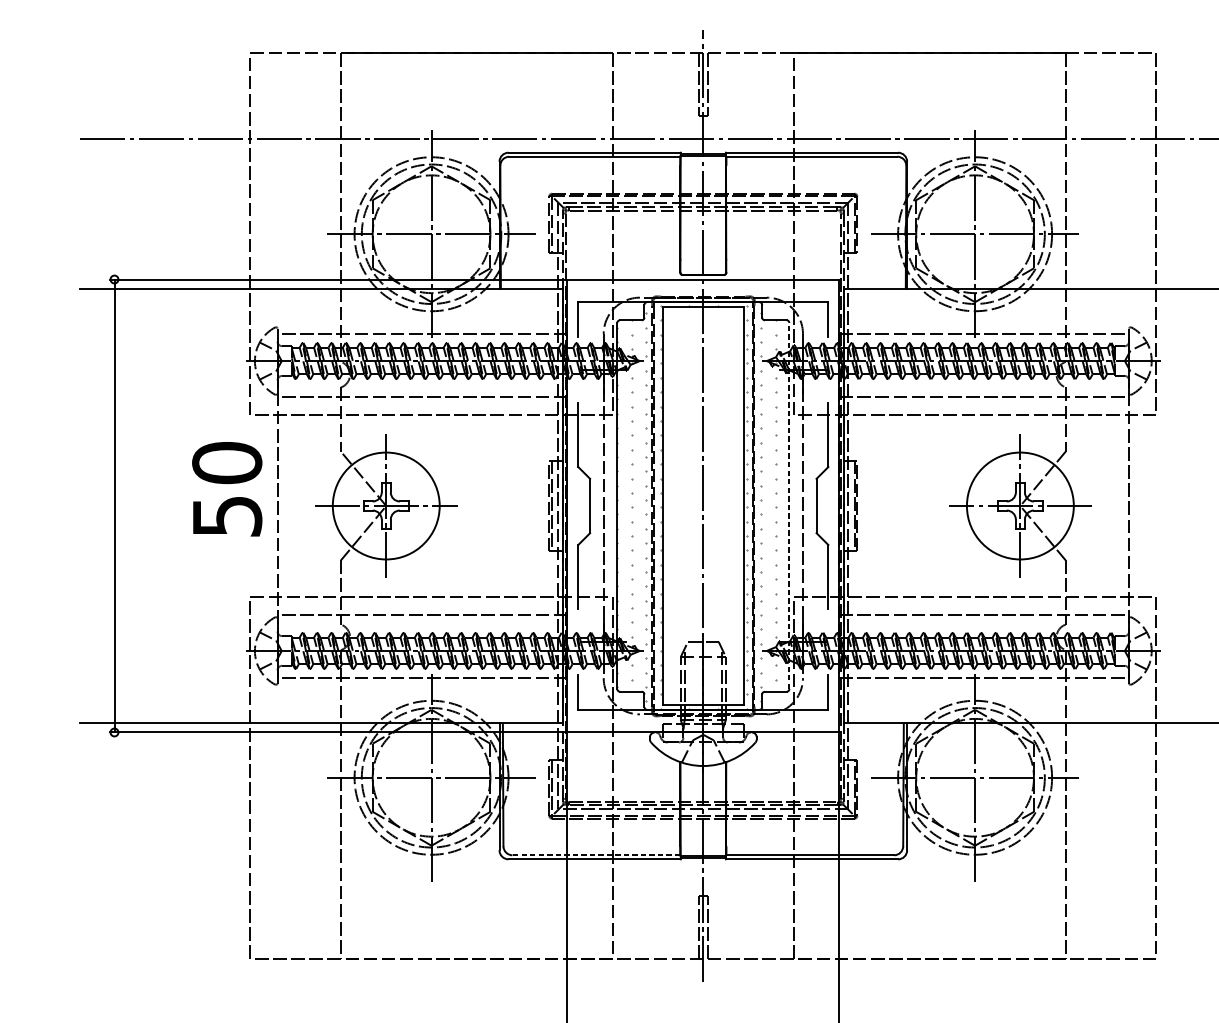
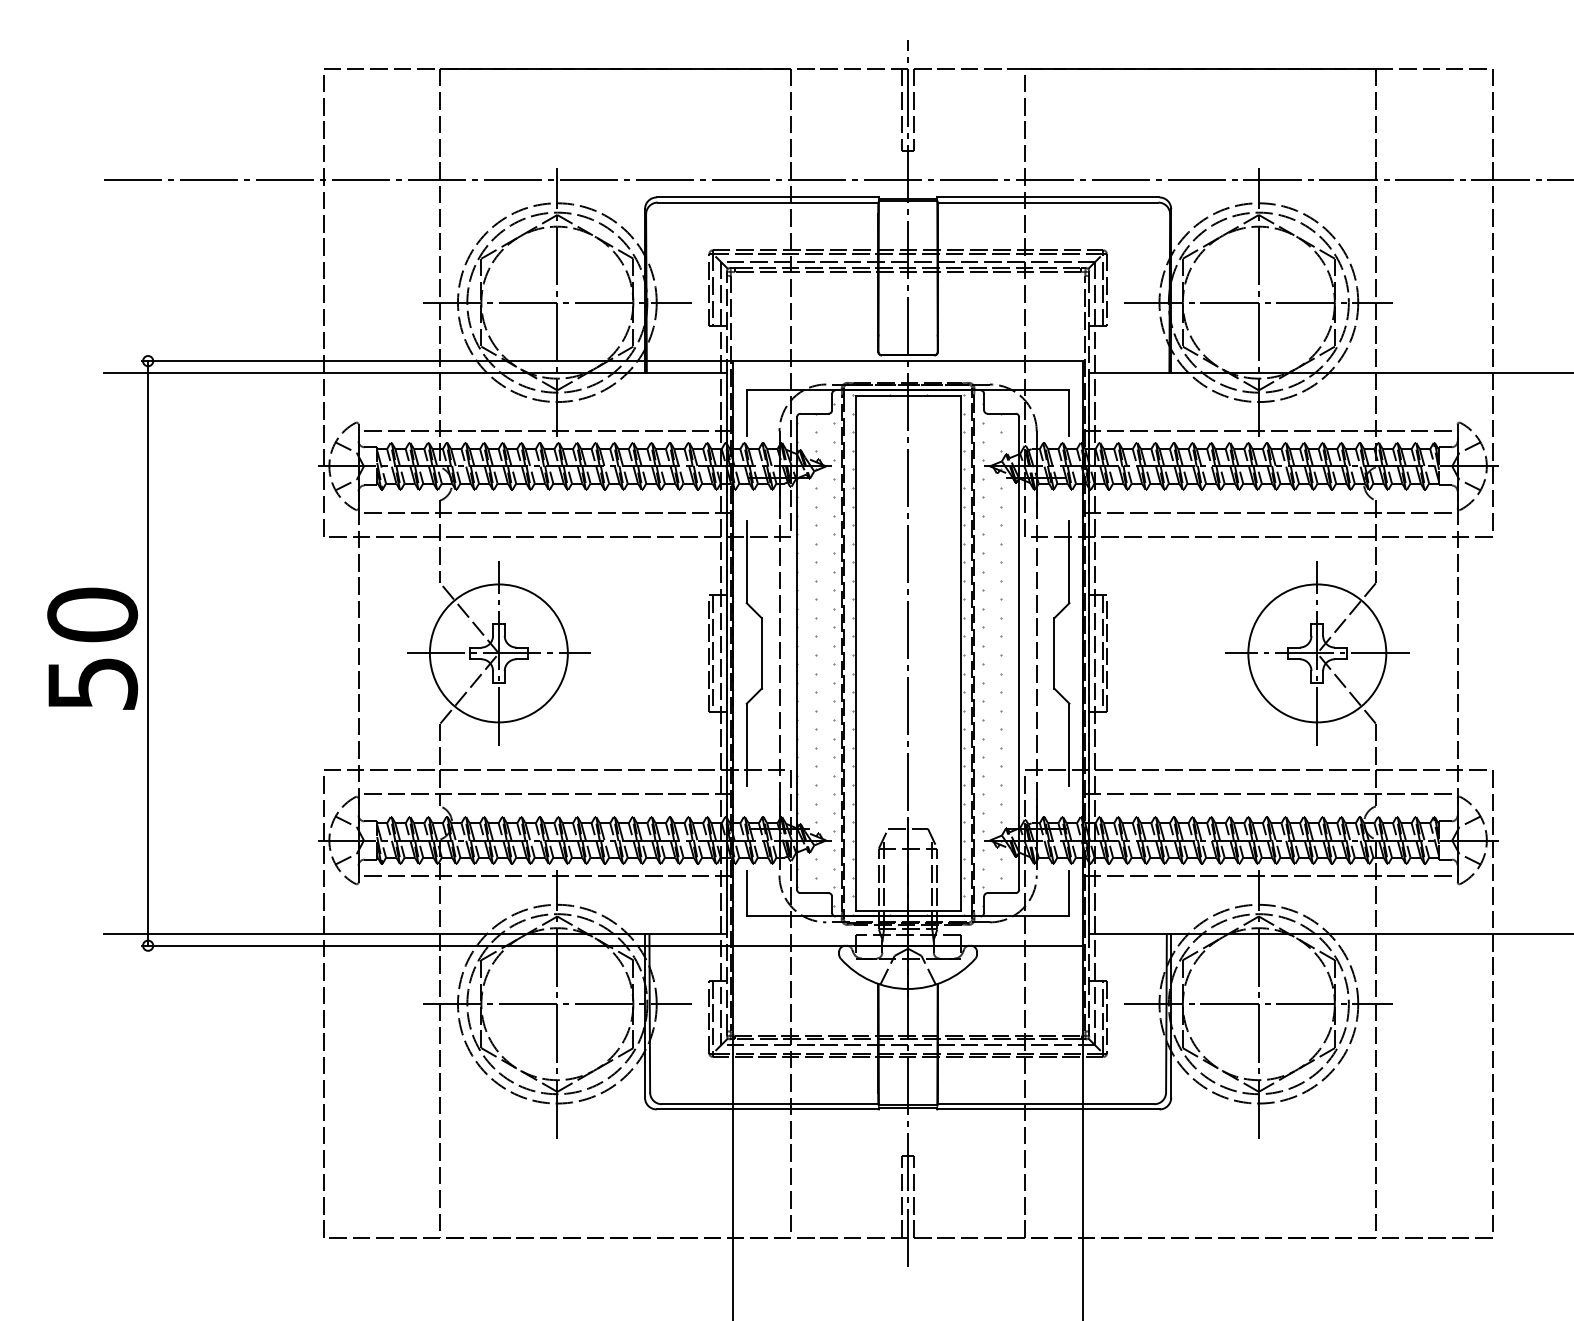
text: (227, 489) -> (92, 648), moved
line: (789, 505) -> (1019, 652), dashed -> solid
line: (595, 855) -> (769, 1104), dashed -> solid

